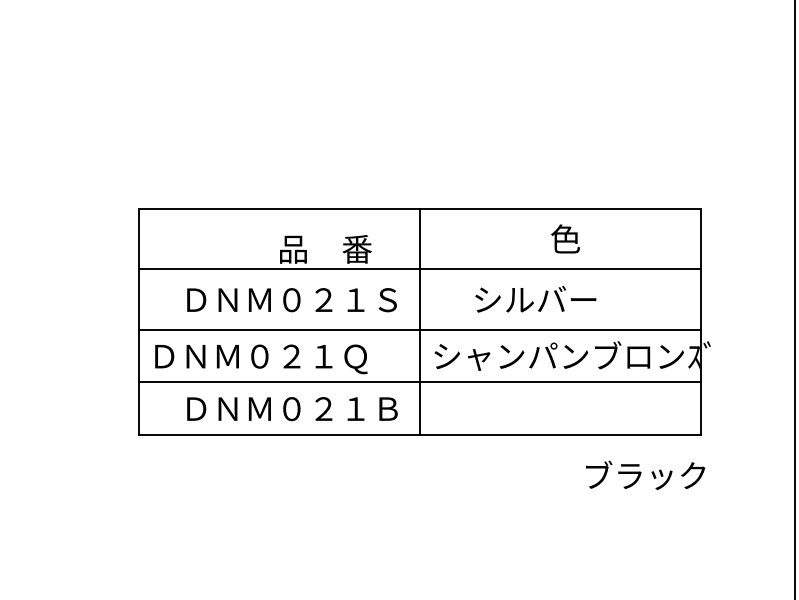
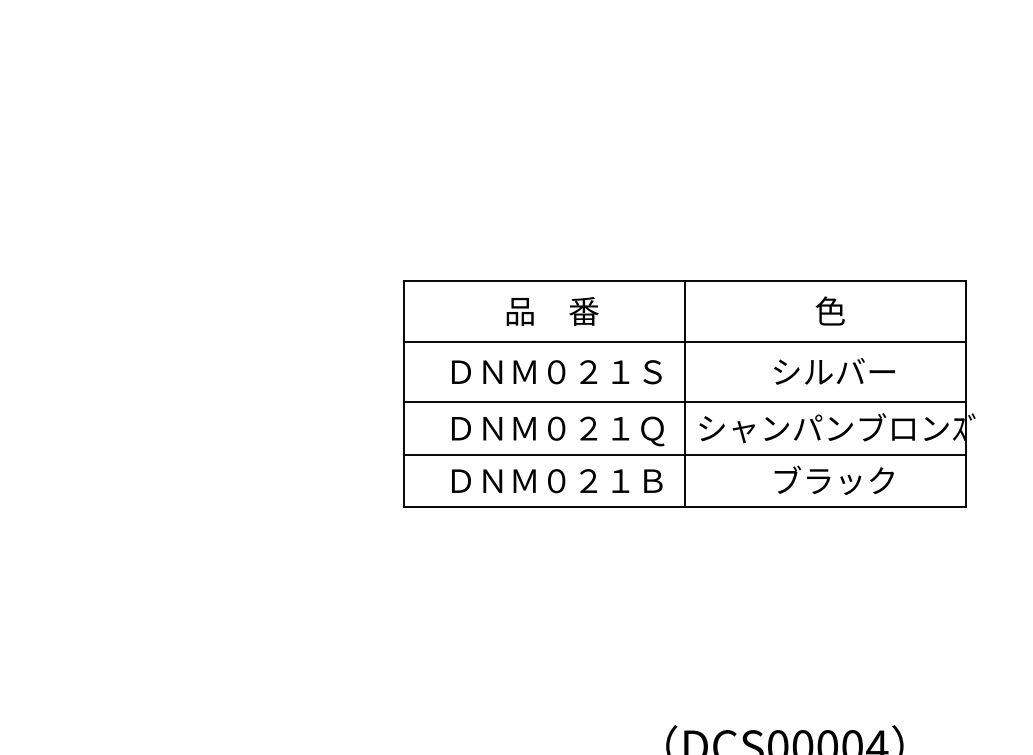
text: (325, 249) -> (552, 311), moved
text: (535, 299) -> (834, 371), moved
text: (261, 359) -> (558, 431), moved
text: (644, 475) -> (833, 480), moved

